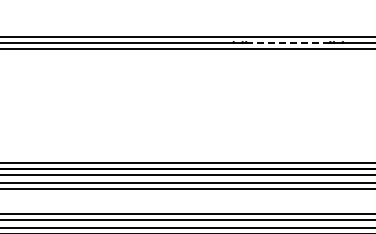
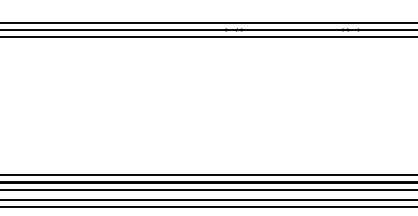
line: (288, 42) -> (292, 29), dashed -> solid

